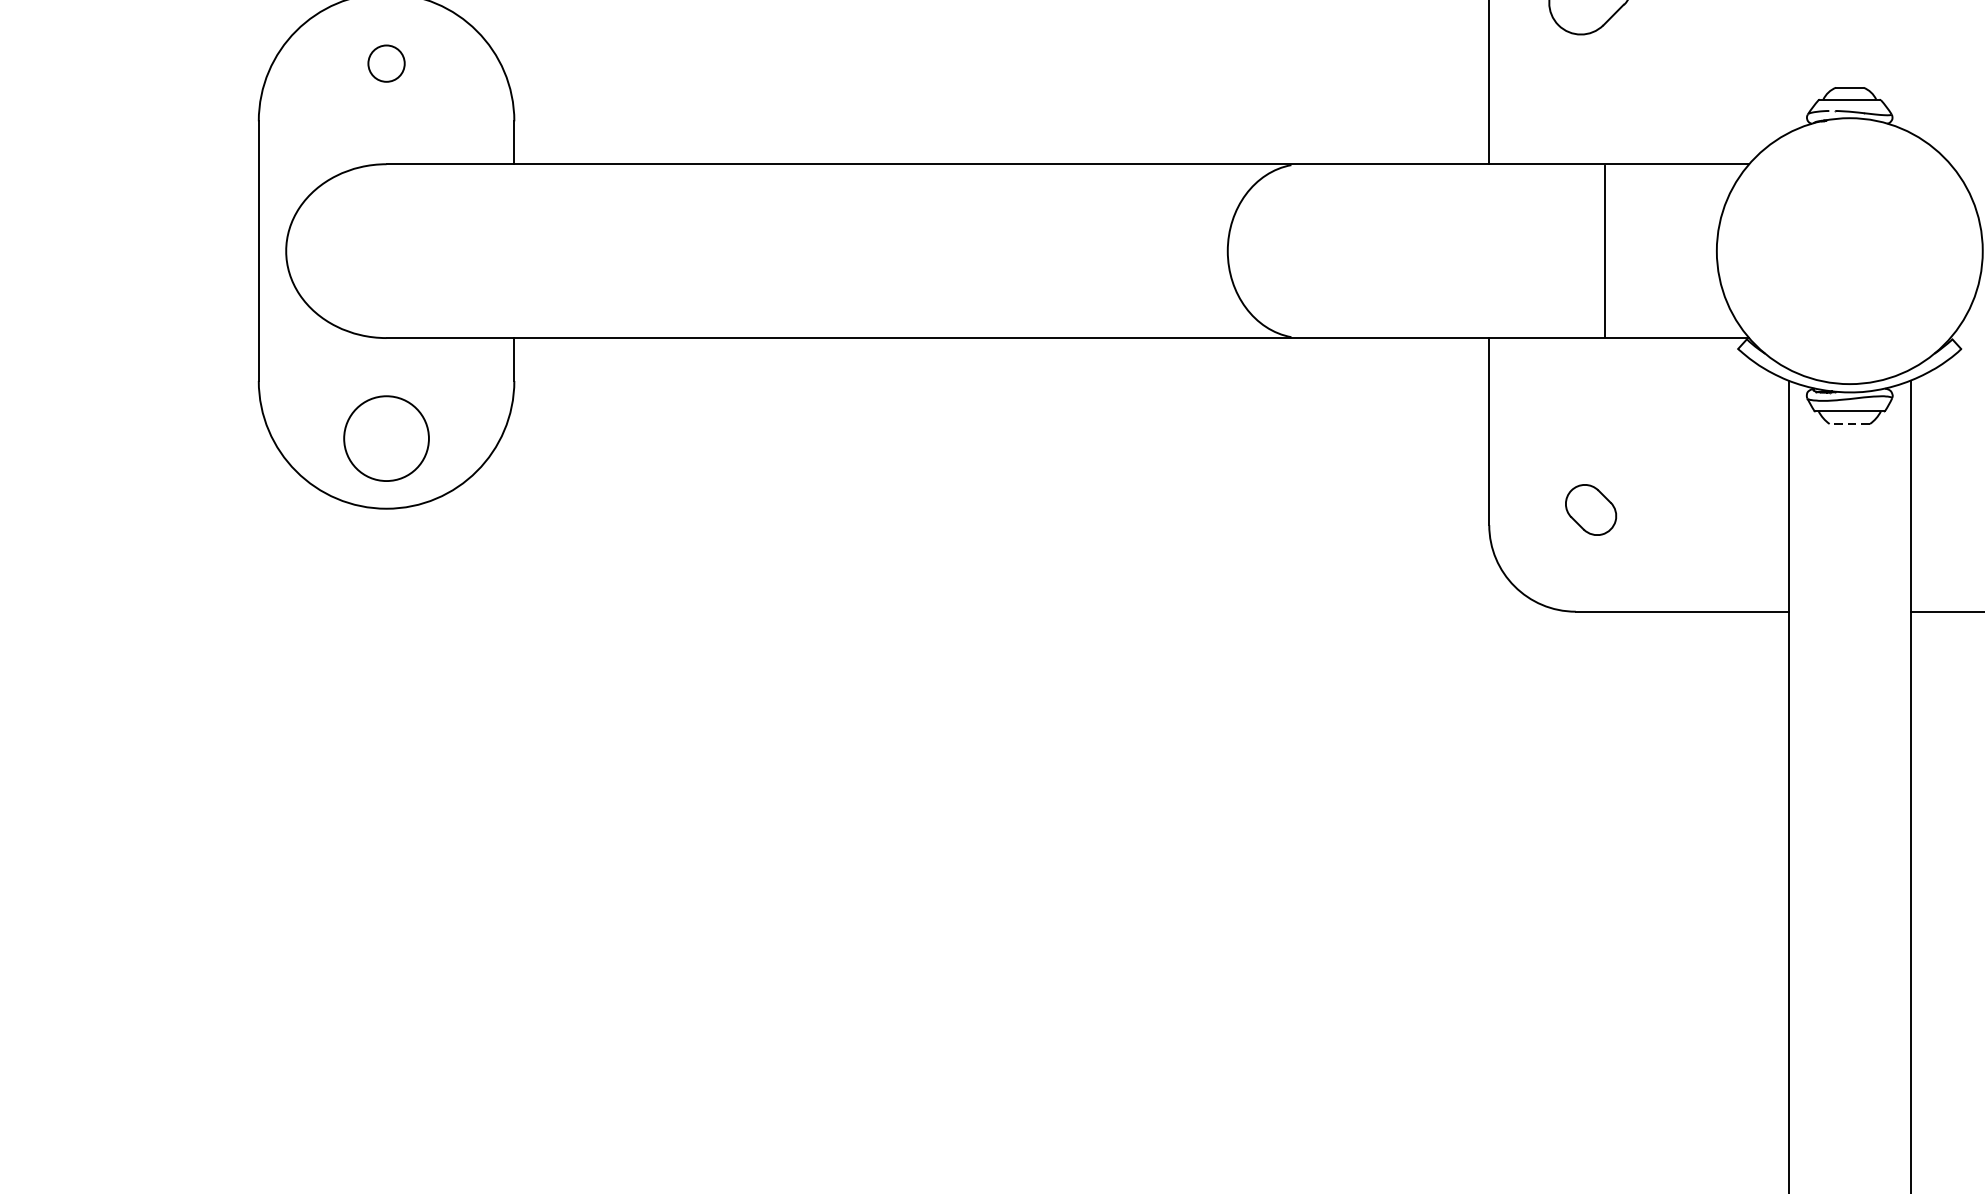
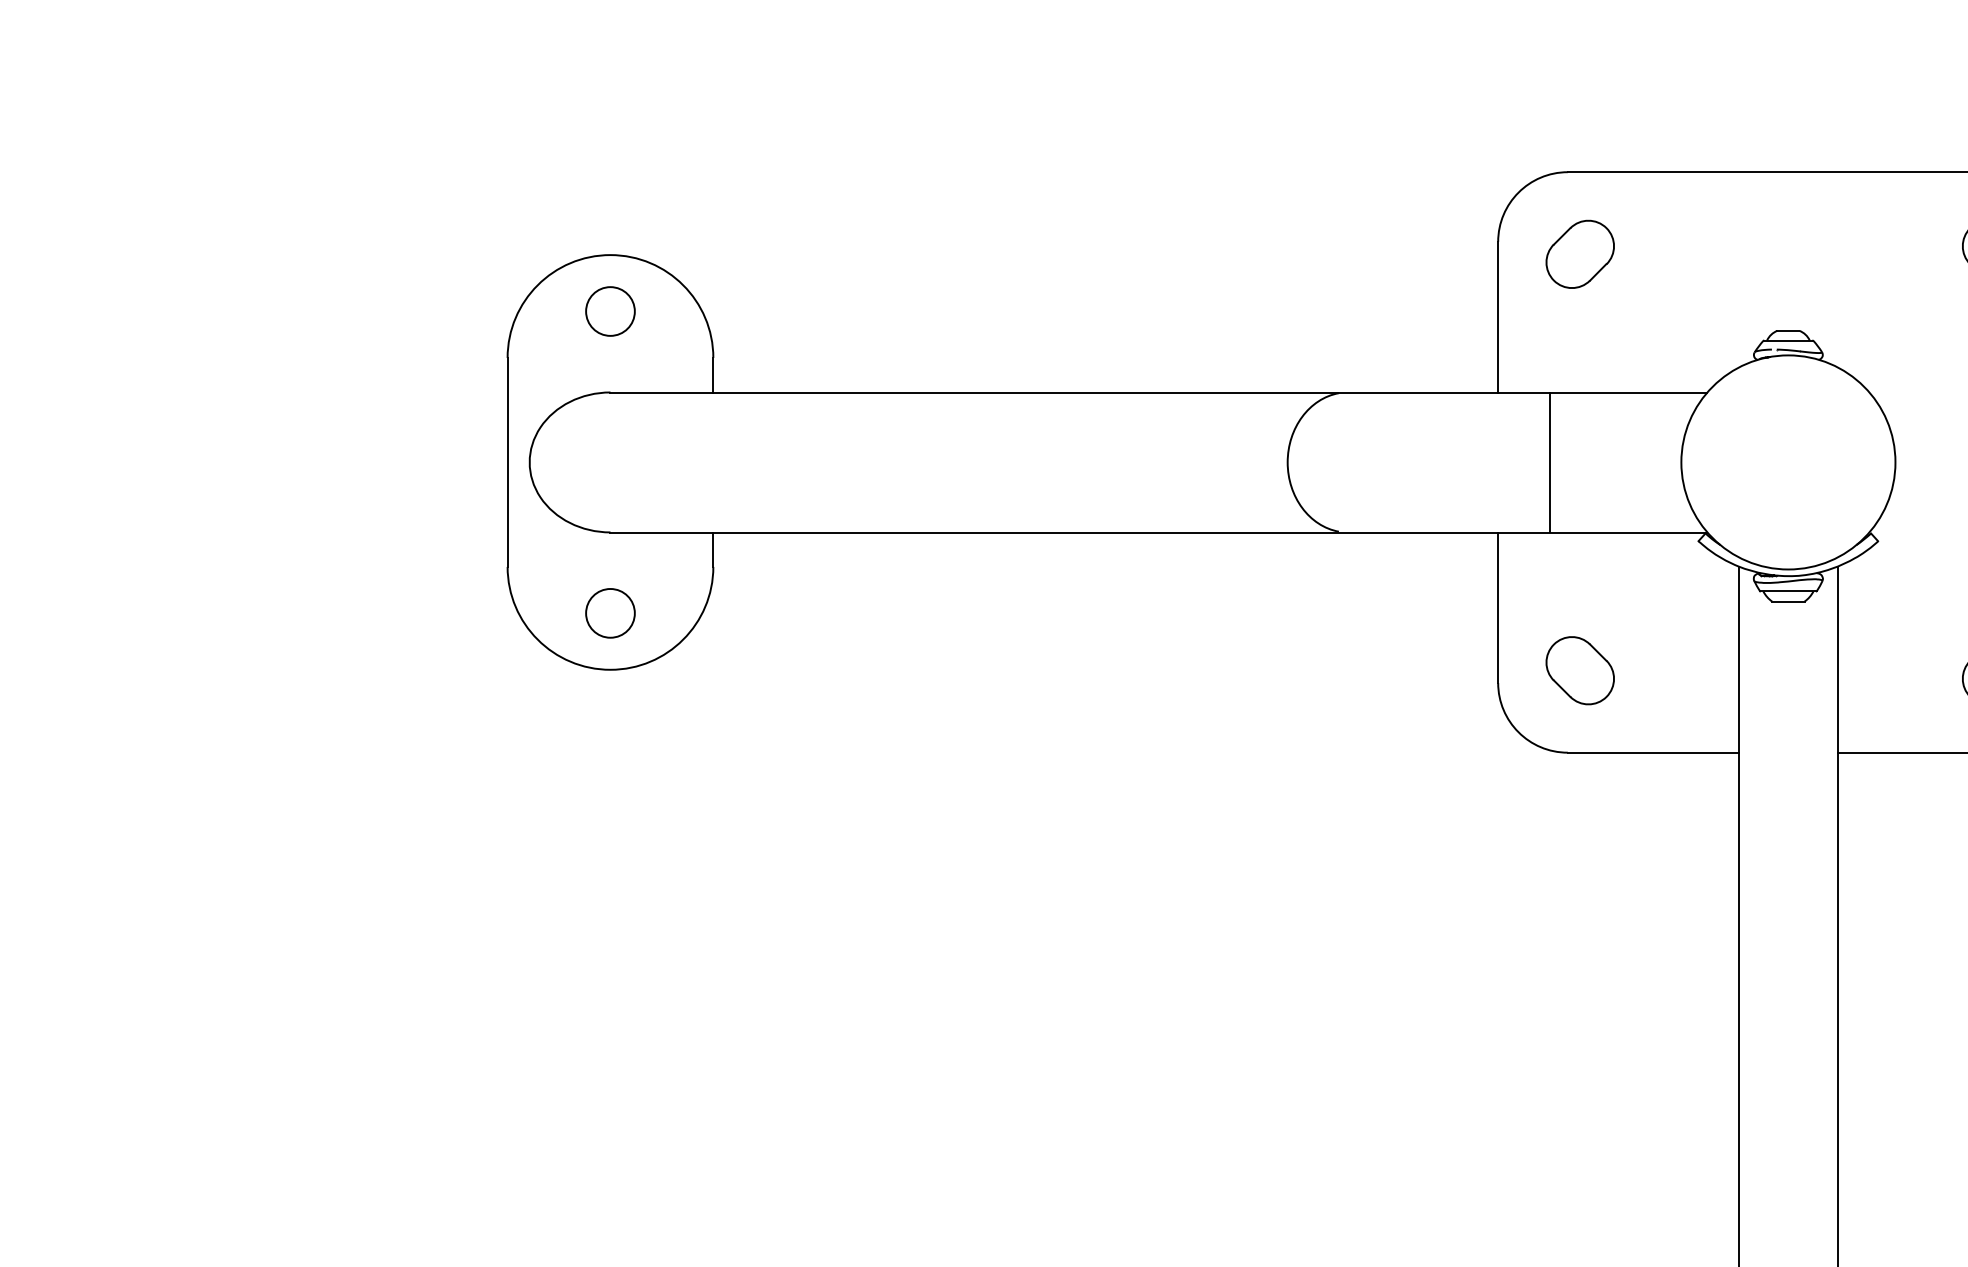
circle: (386, 63) -> (610, 311), size x1.67
line: (1605, 251) -> (1549, 462), moved
line: (1848, 423) -> (1787, 601), dashed -> solid
circle: (386, 438) -> (610, 613), size x0.71
part: (1590, 509) -> (1579, 670), size x1.67

